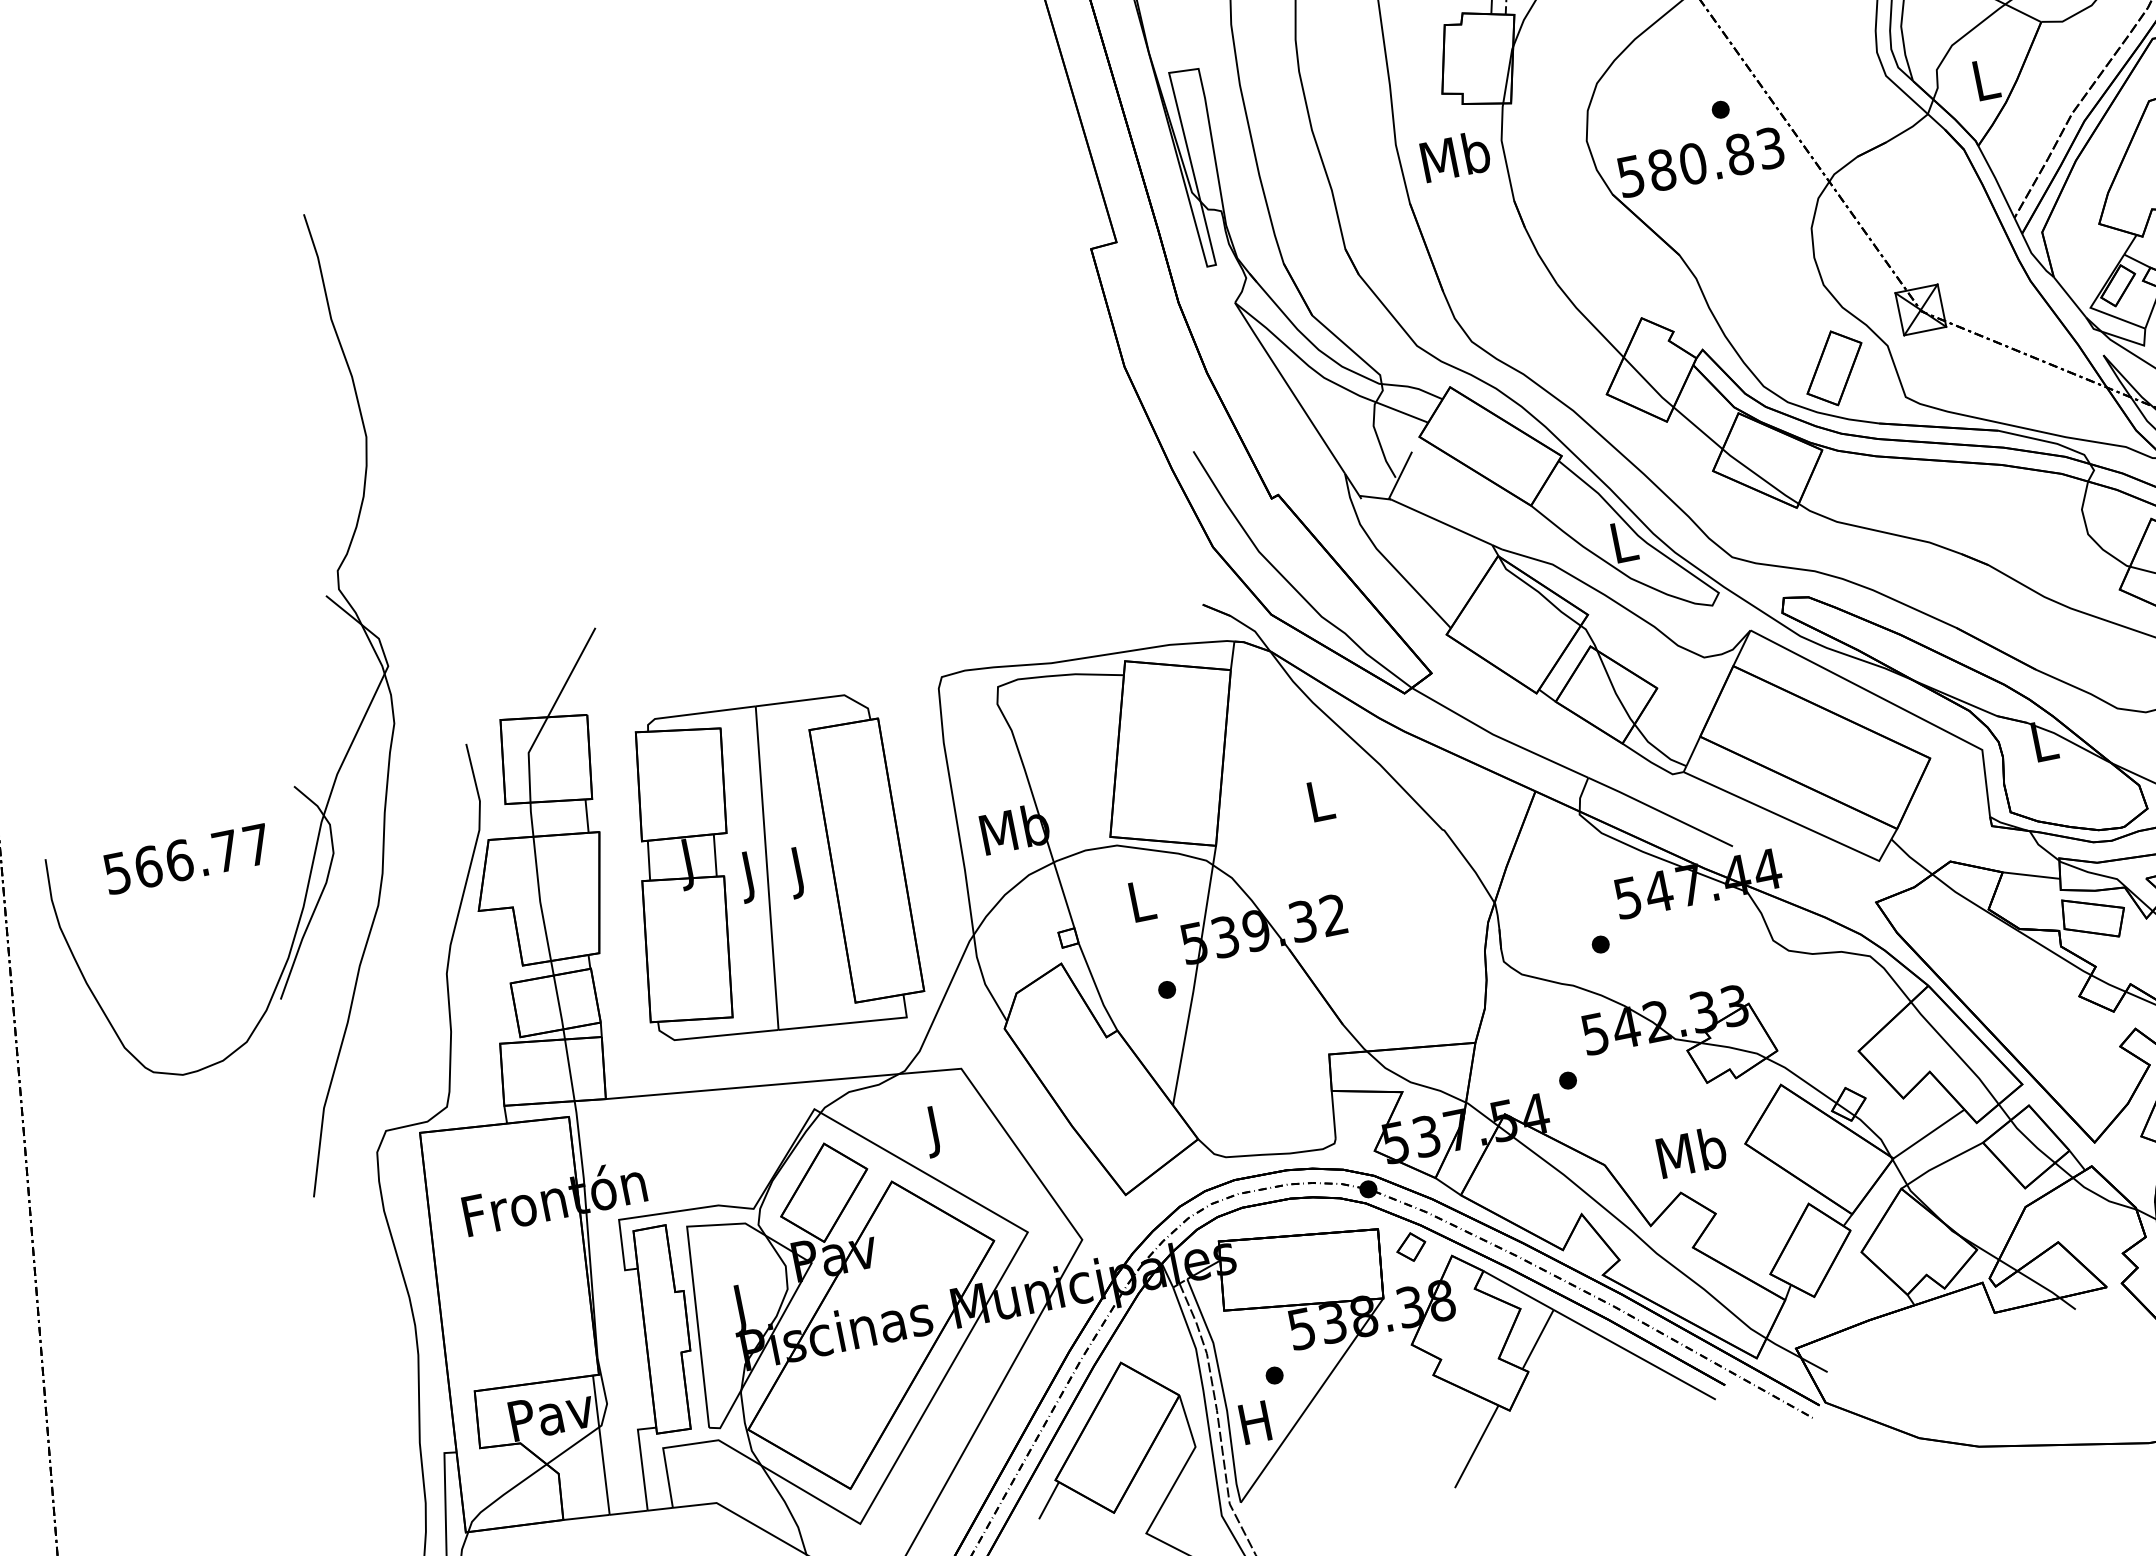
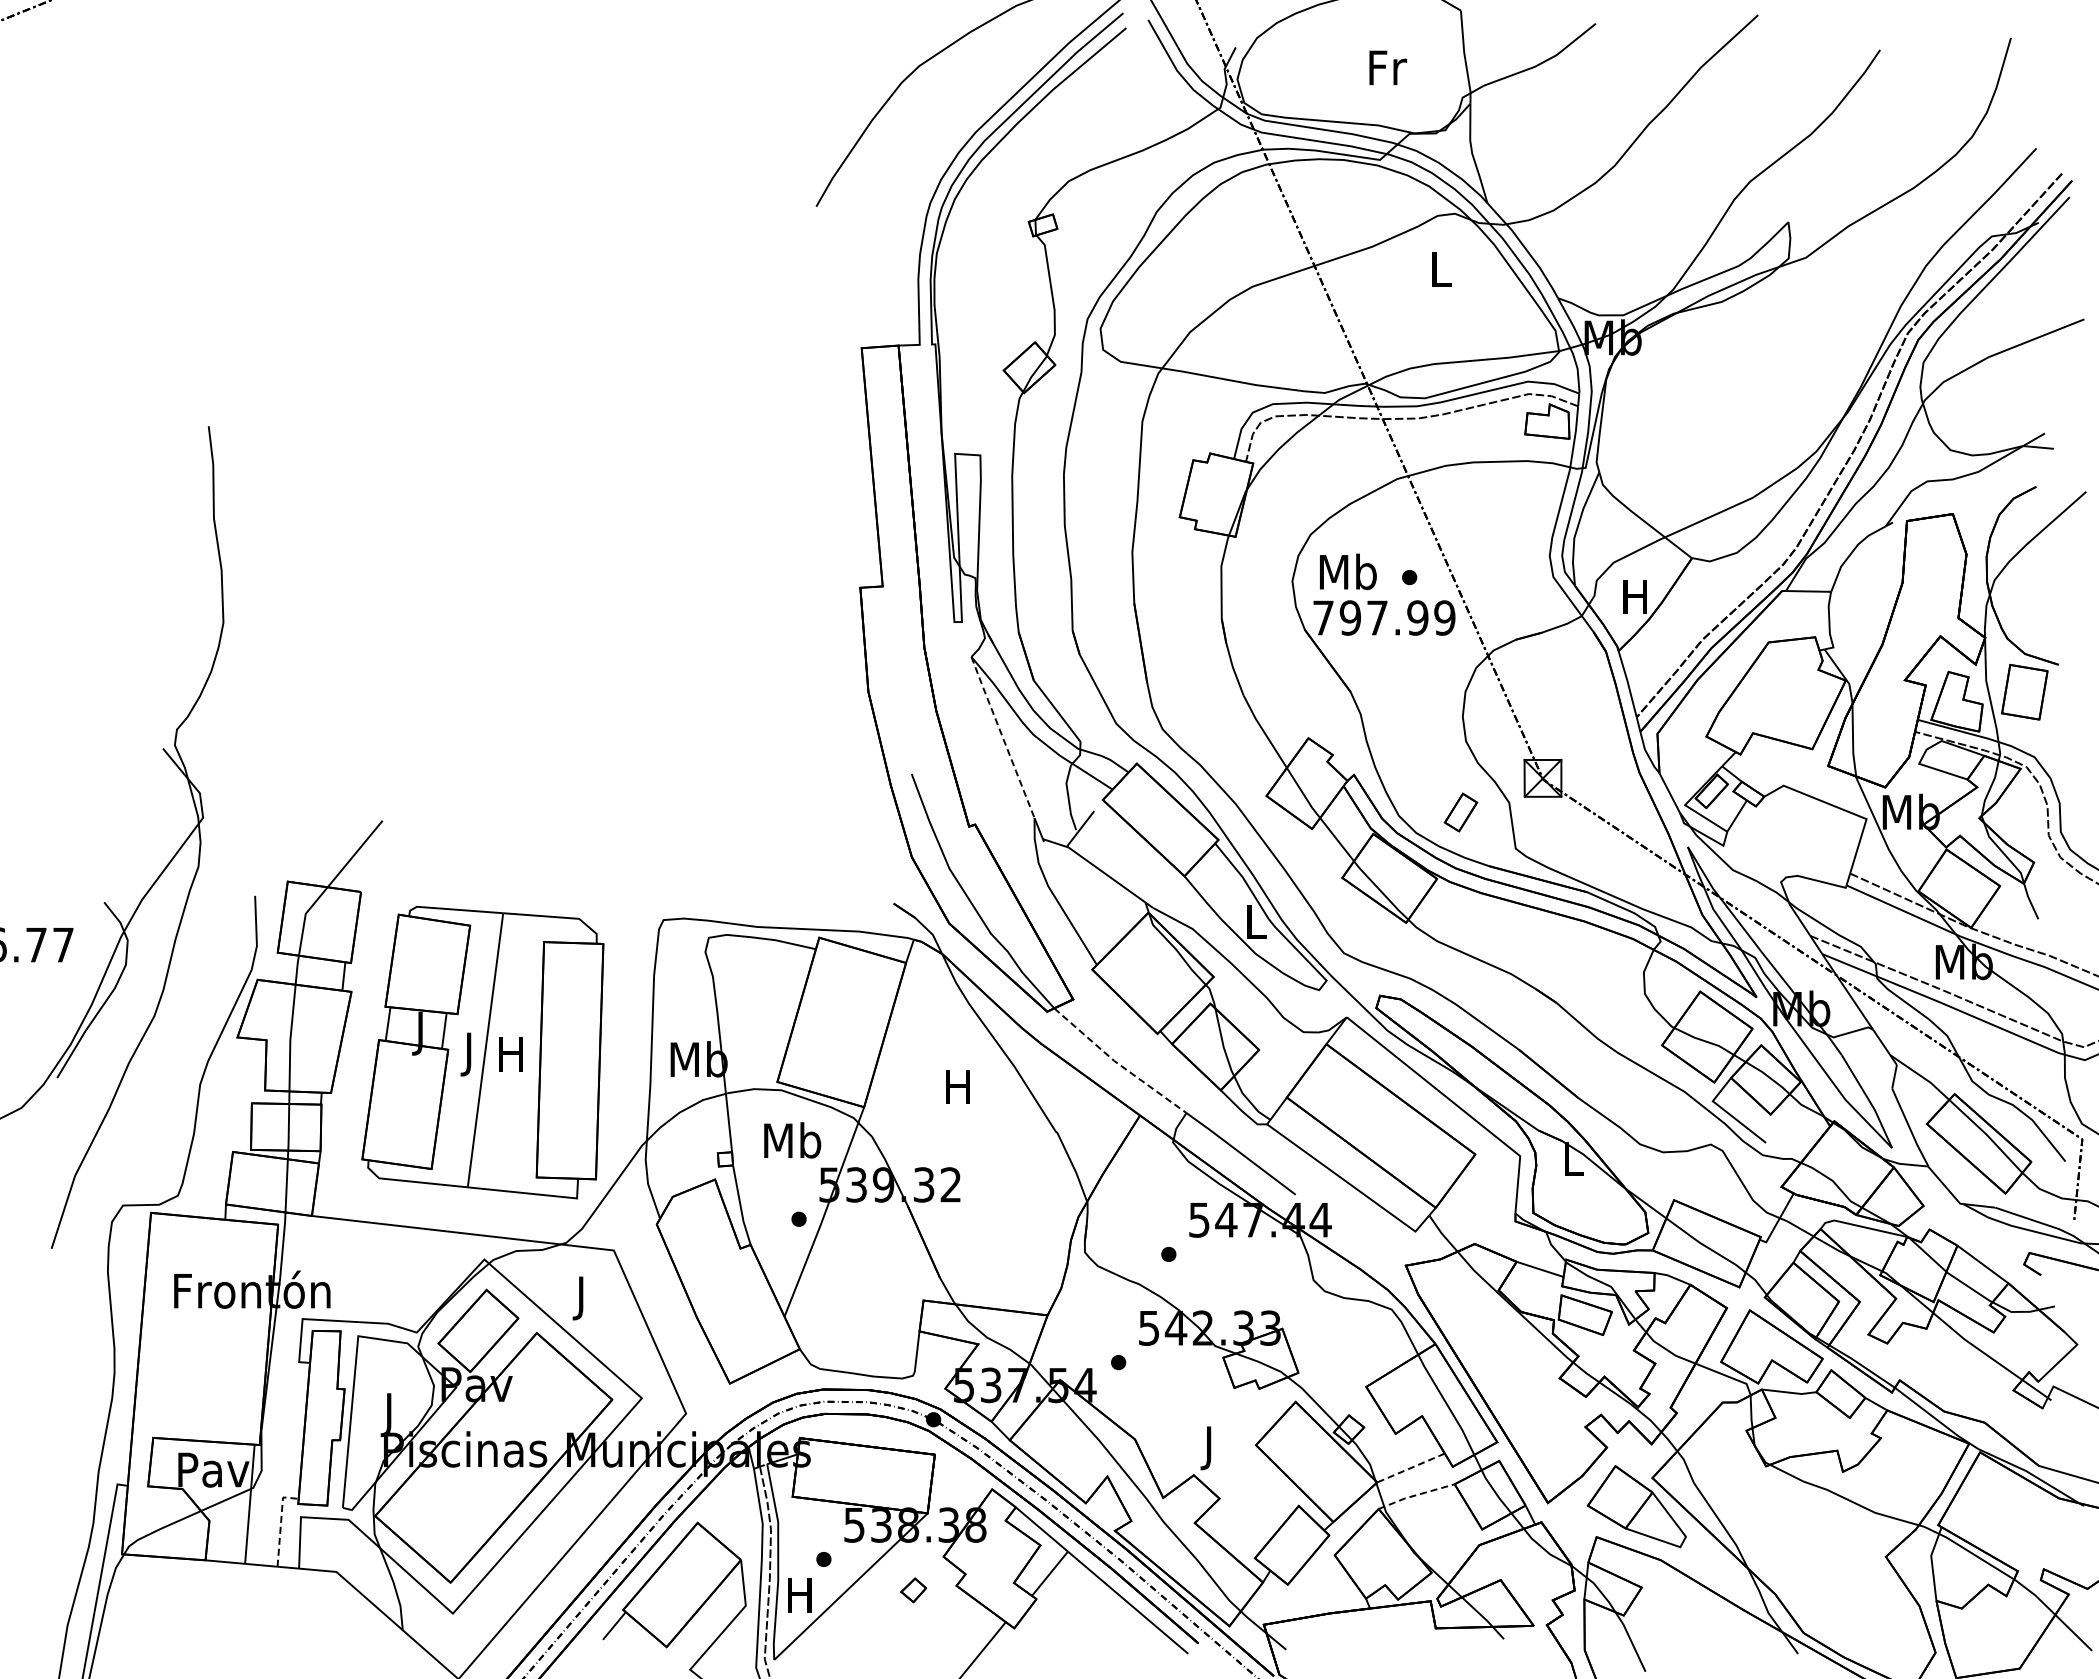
text: (1983, 79) -> (1634, 596), L -> H
text: (1455, 156) -> (1348, 571), moved
text: (1701, 161) -> (1384, 617), 580.83 -> 797.99
part: (1833, 368) -> (1460, 812), size x0.6
line: (1290, 389) -> (1003, 738), solid -> dashed
line: (1498, 736) -> (1118, 1063), solid -> dashed
text: (1318, 800) -> (957, 1086), L -> H
text: (798, 872) -> (510, 1059), J -> H
text: (1141, 900) -> (792, 1140), L -> Mb
line: (1929, 1134) -> (1411, 1468), solid -> dashed
text: (1692, 1157) -> (1209, 1447), Mb -> J
line: (1940, 1164) -> (1415, 1495), solid -> dashed
part: (1411, 1247) -> (913, 1590), moved
line: (642, 1460) -> (281, 1523), solid -> dashed

